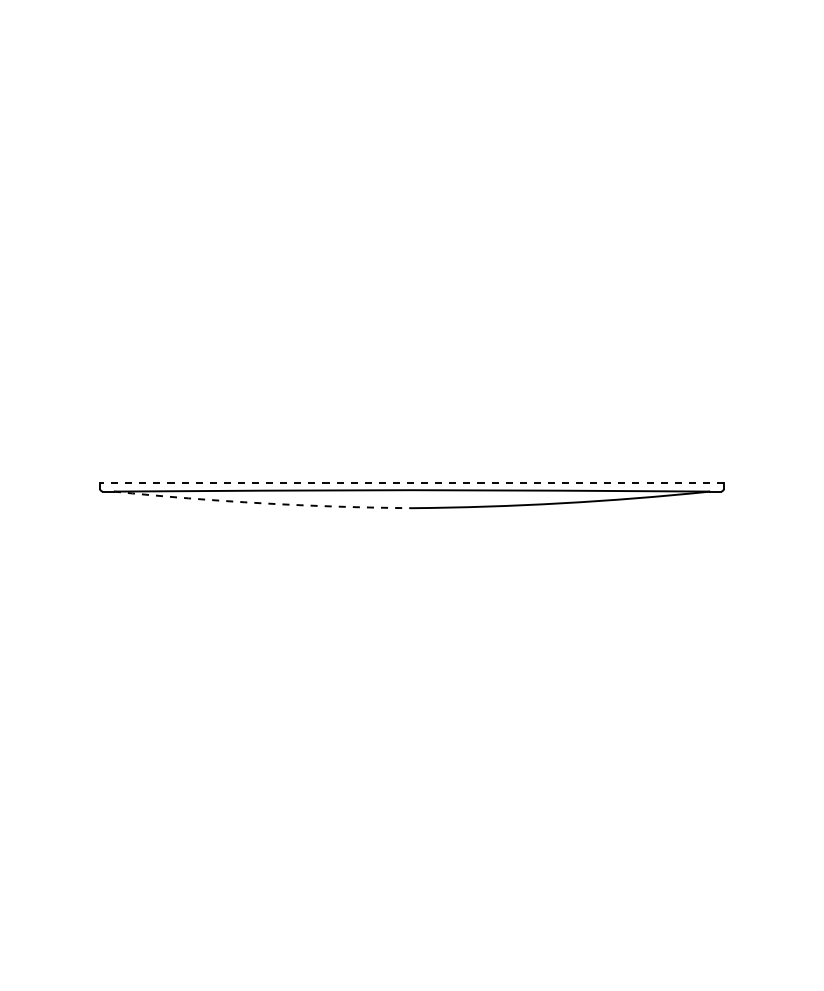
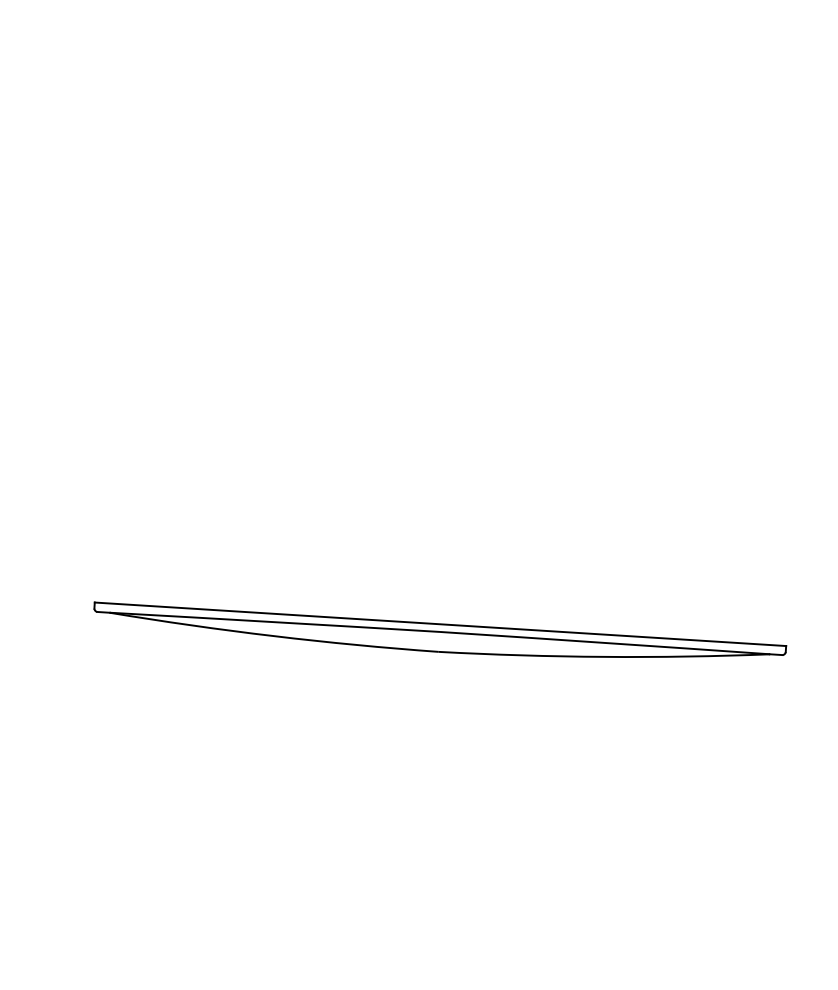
line: (411, 483) -> (439, 624), dashed -> solid
arc: (262, 503) -> (273, 636), dashed -> solid

